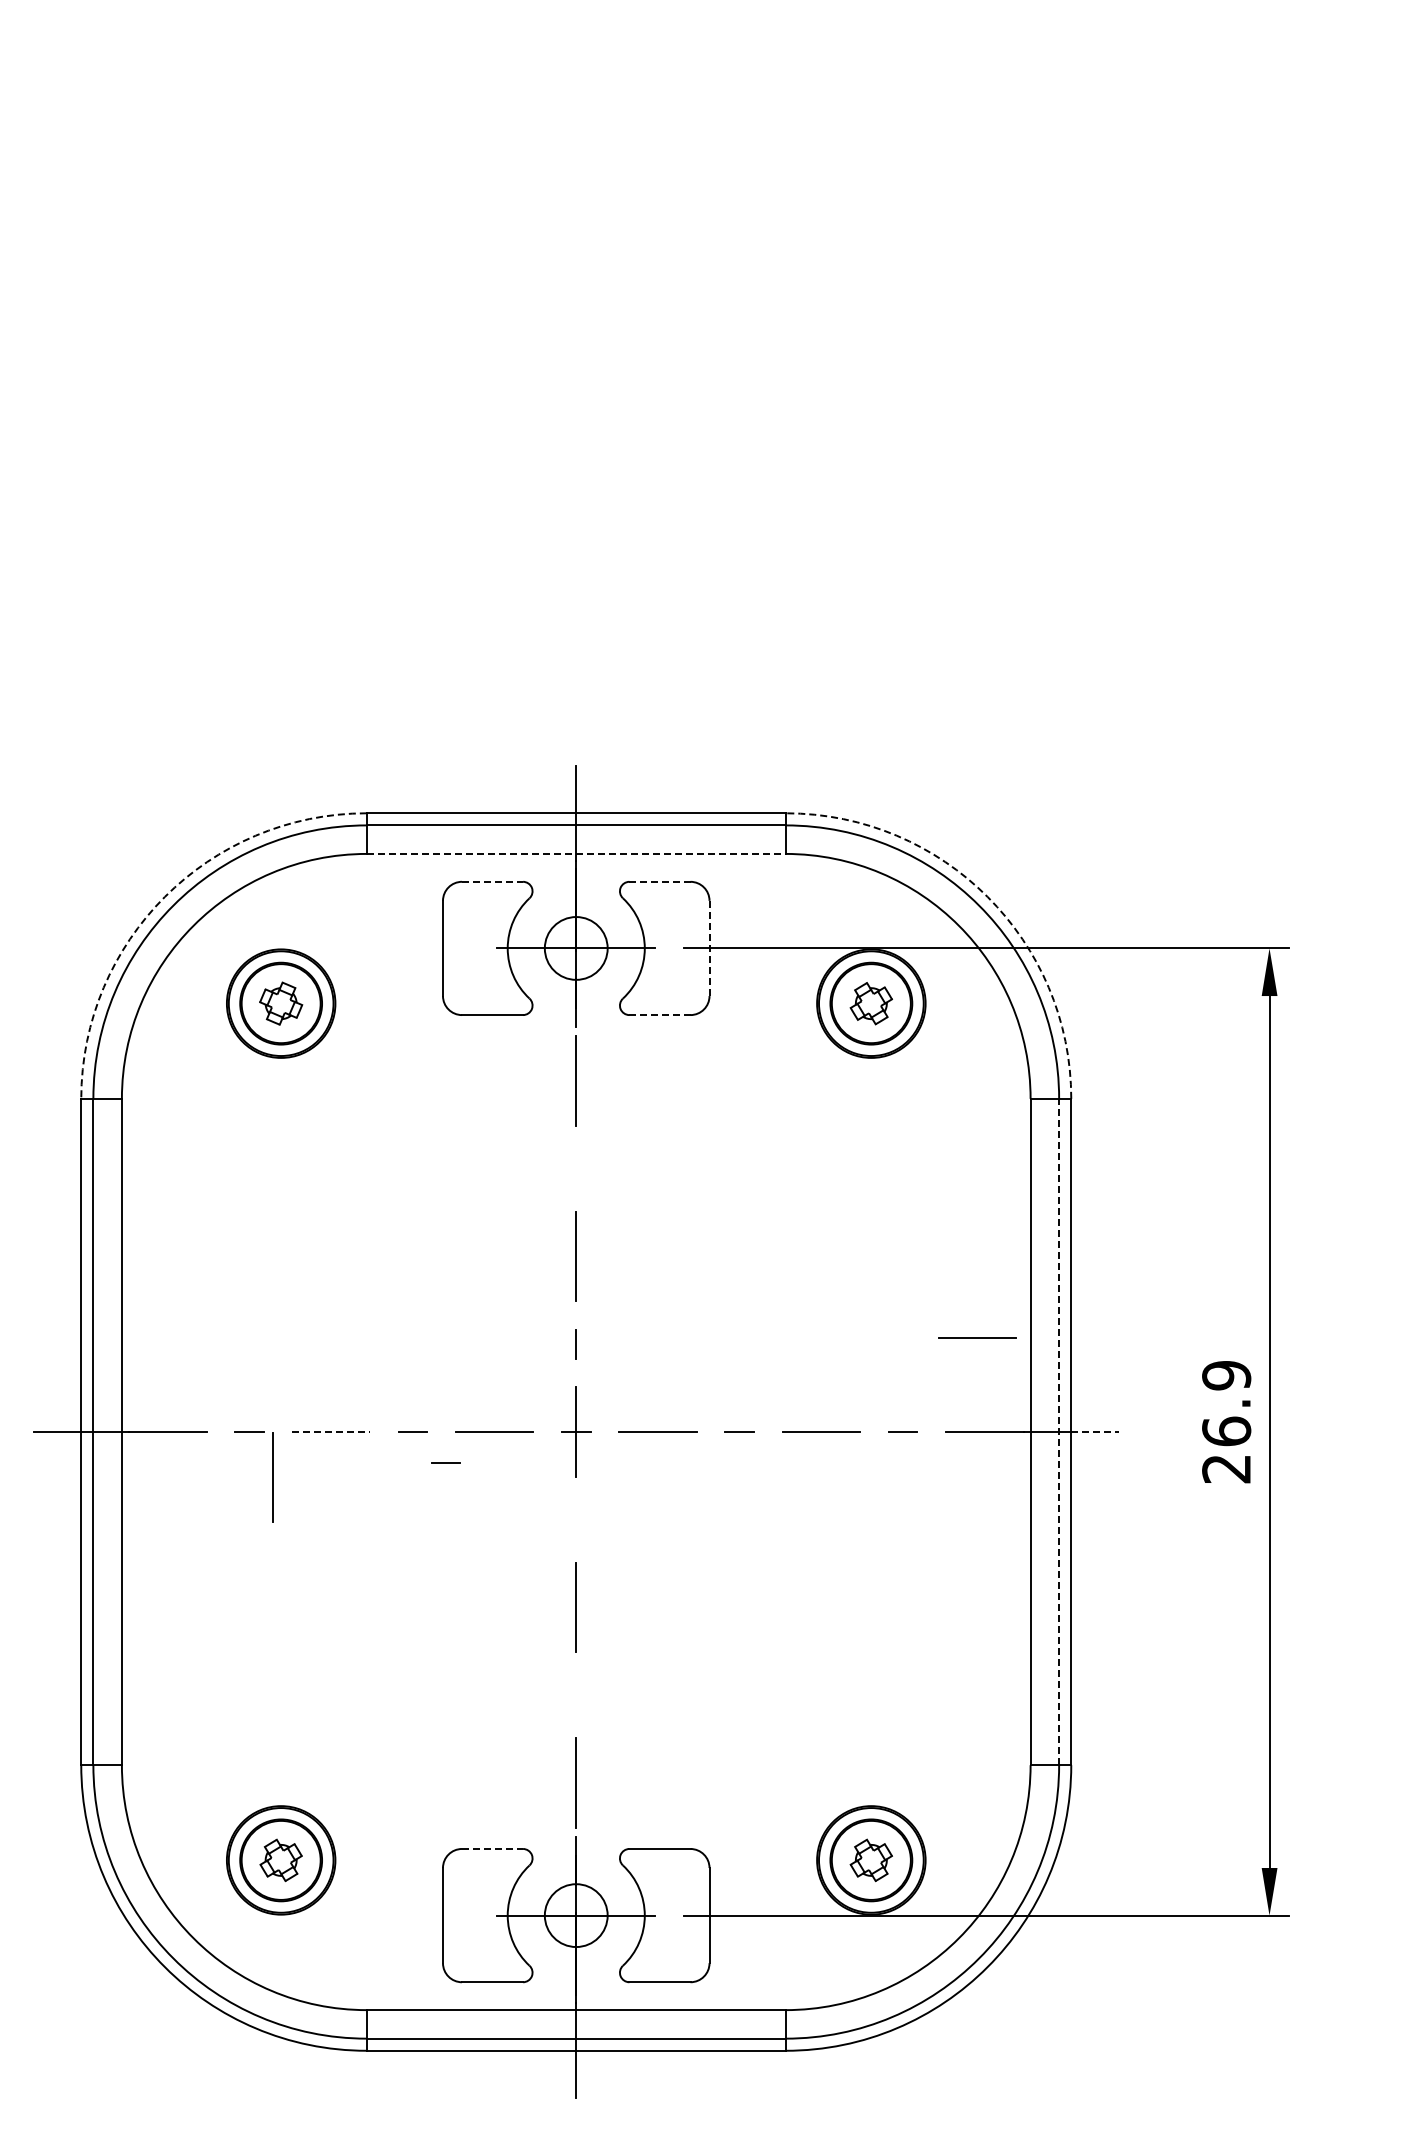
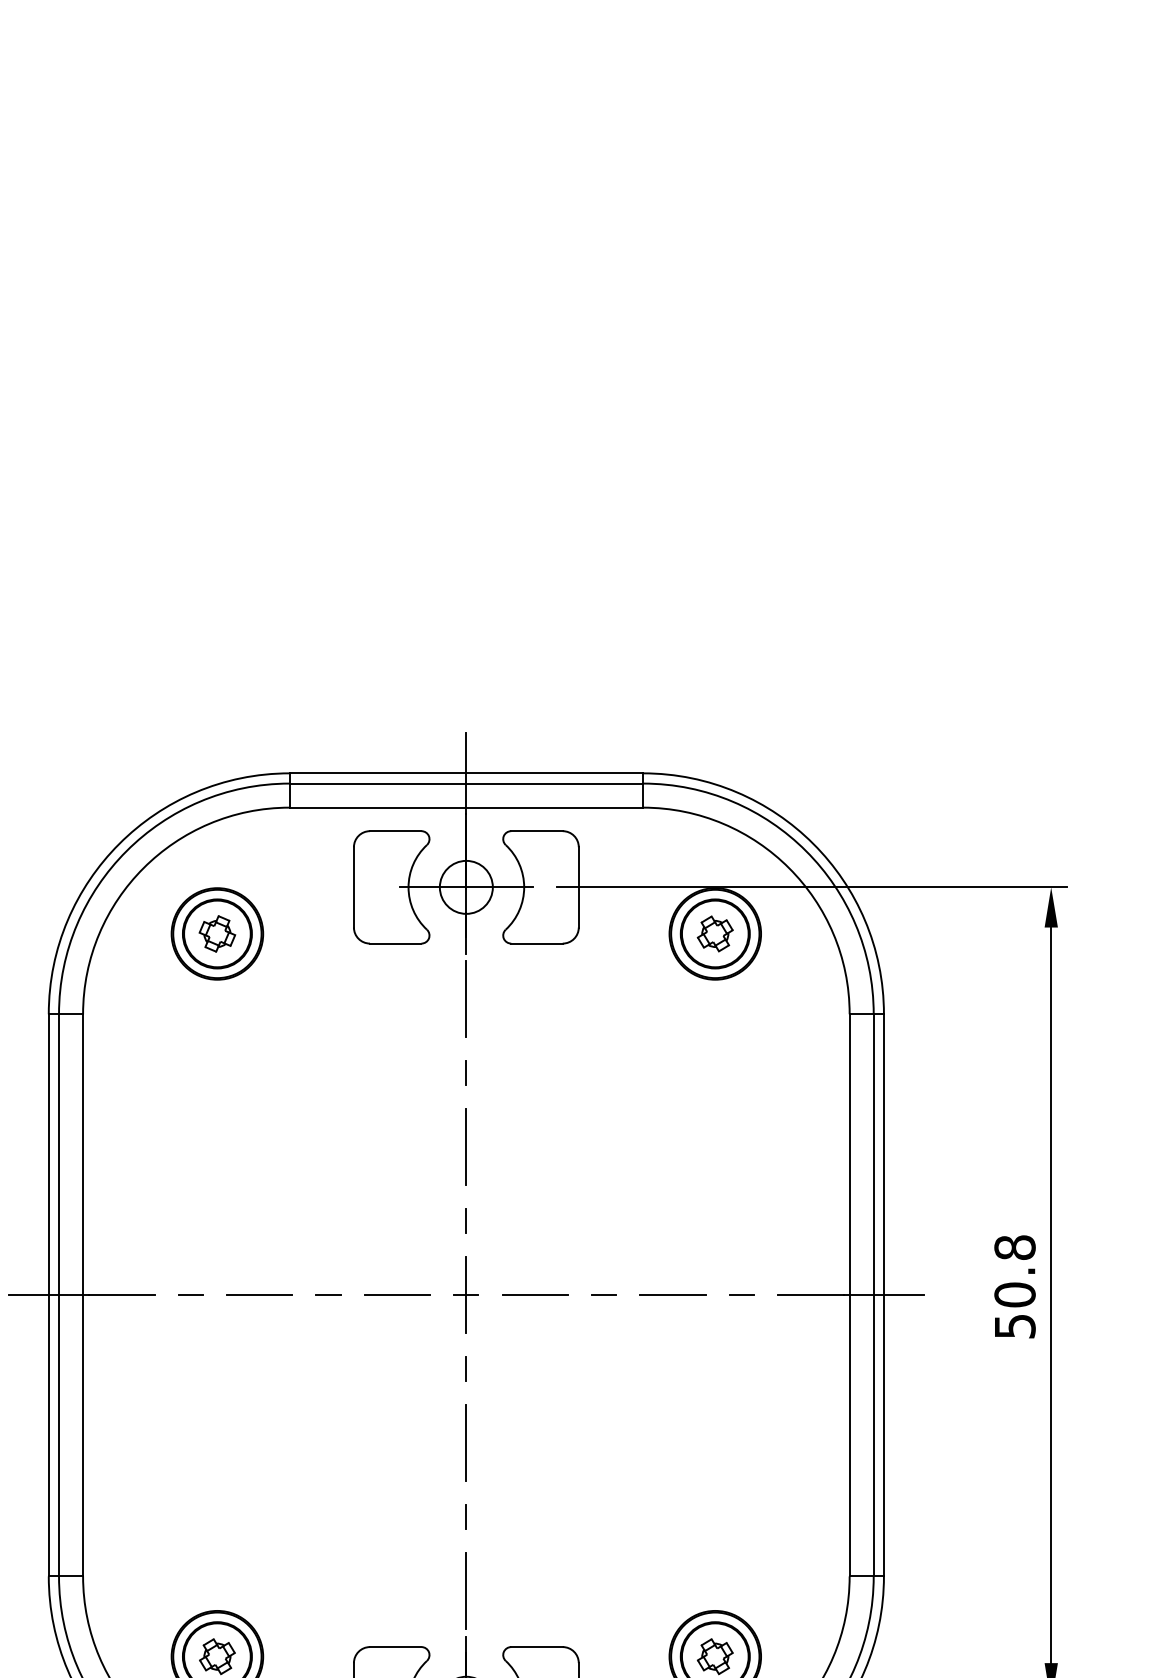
line: (576, 853) -> (466, 807), dashed -> solid
line: (492, 881) -> (395, 830), dashed -> solid
line: (659, 881) -> (536, 830), dashed -> solid
arc: (164, 896) -> (119, 843), dashed -> solid
arc: (987, 896) -> (813, 843), dashed -> solid
line: (709, 948) -> (578, 887), dashed -> solid
line: (659, 1015) -> (536, 943), dashed -> solid
line: (576, 1168) -> (466, 1073), added
line: (977, 1337) -> (804, 1215), removed
text: (1226, 1421) -> (1014, 1286), 26.9 -> 50.8
line: (1059, 1431) -> (874, 1294), dashed -> solid
line: (331, 1432) -> (259, 1295), dashed -> solid
line: (1095, 1432) -> (904, 1295), dashed -> solid
line: (445, 1462) -> (356, 1321), removed
line: (272, 1477) -> (210, 1333), removed
line: (576, 1519) -> (466, 1369), added
line: (576, 1694) -> (466, 1516), added
line: (492, 1848) -> (395, 1646), dashed -> solid

